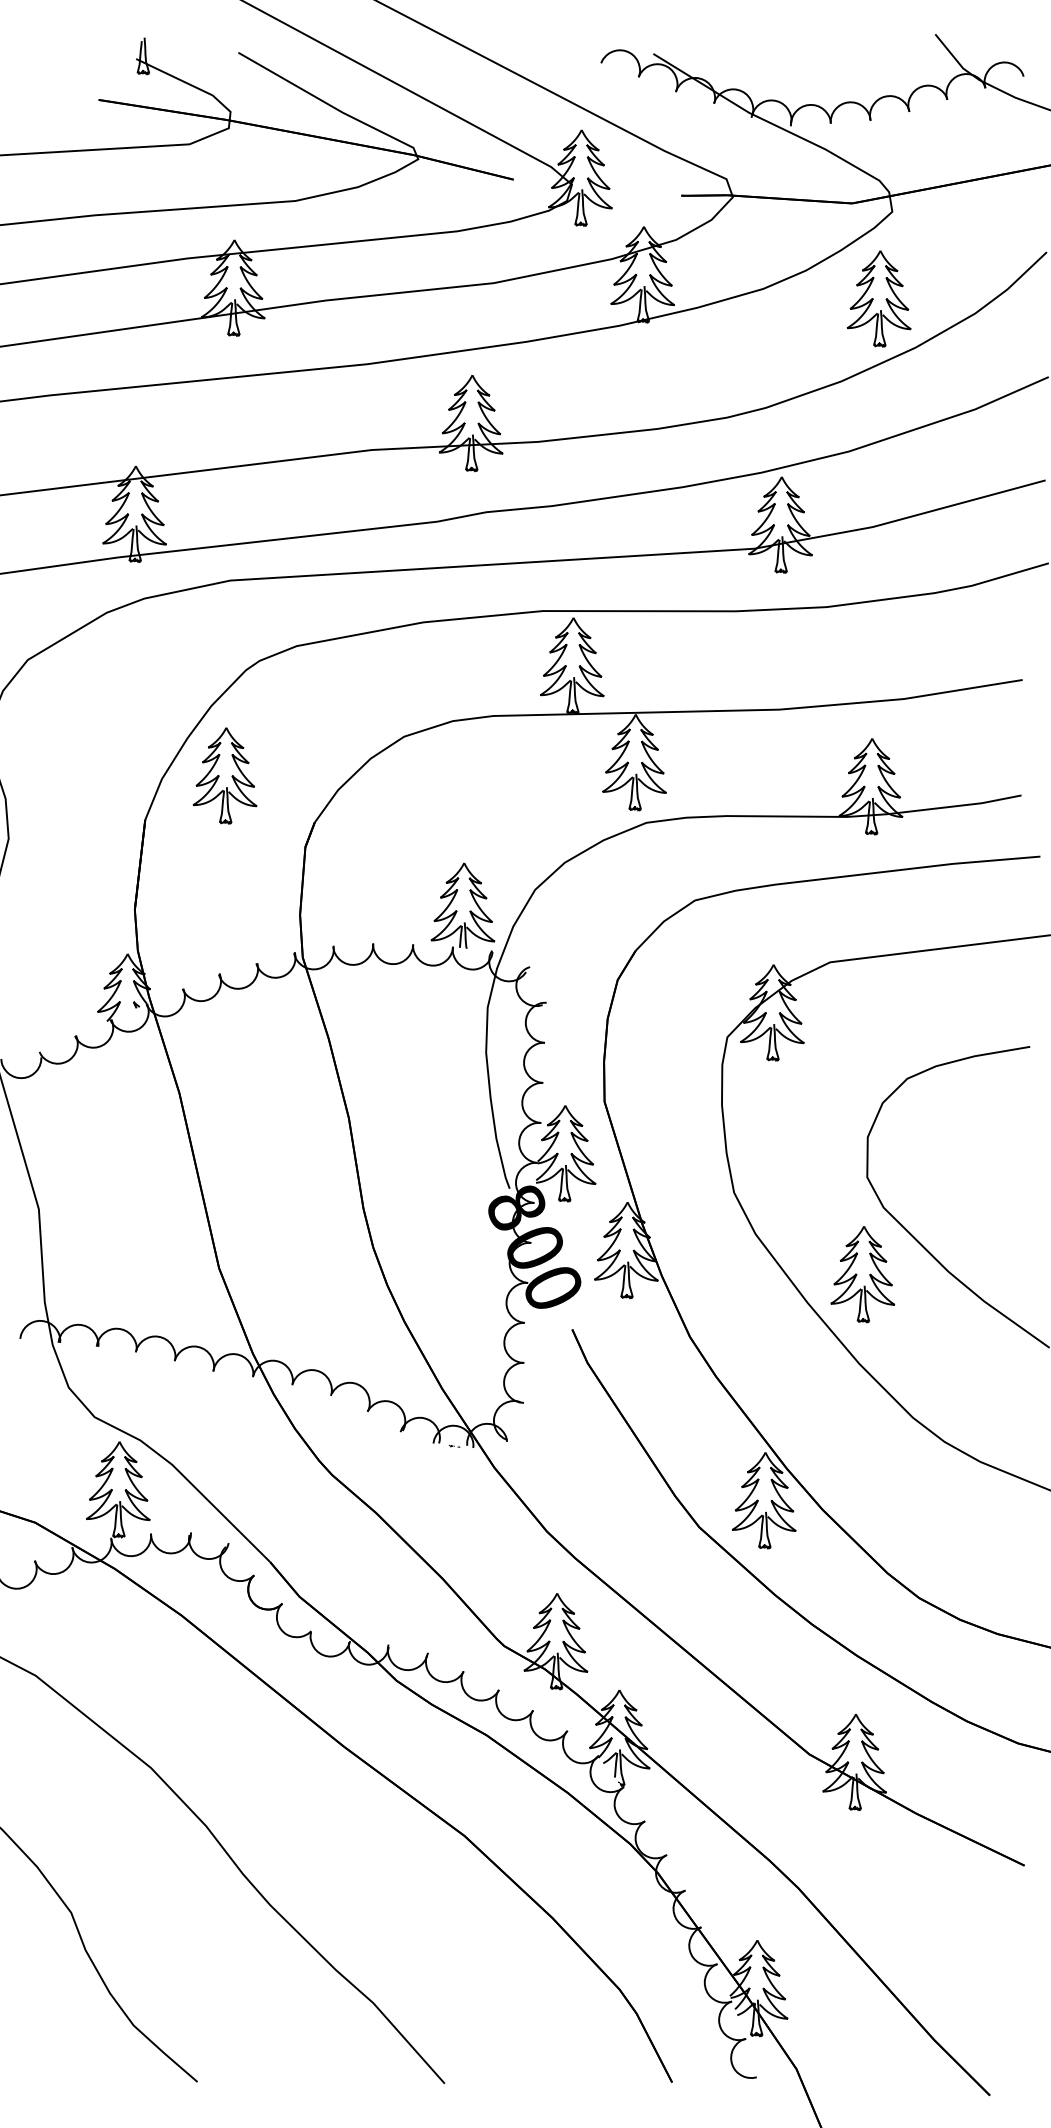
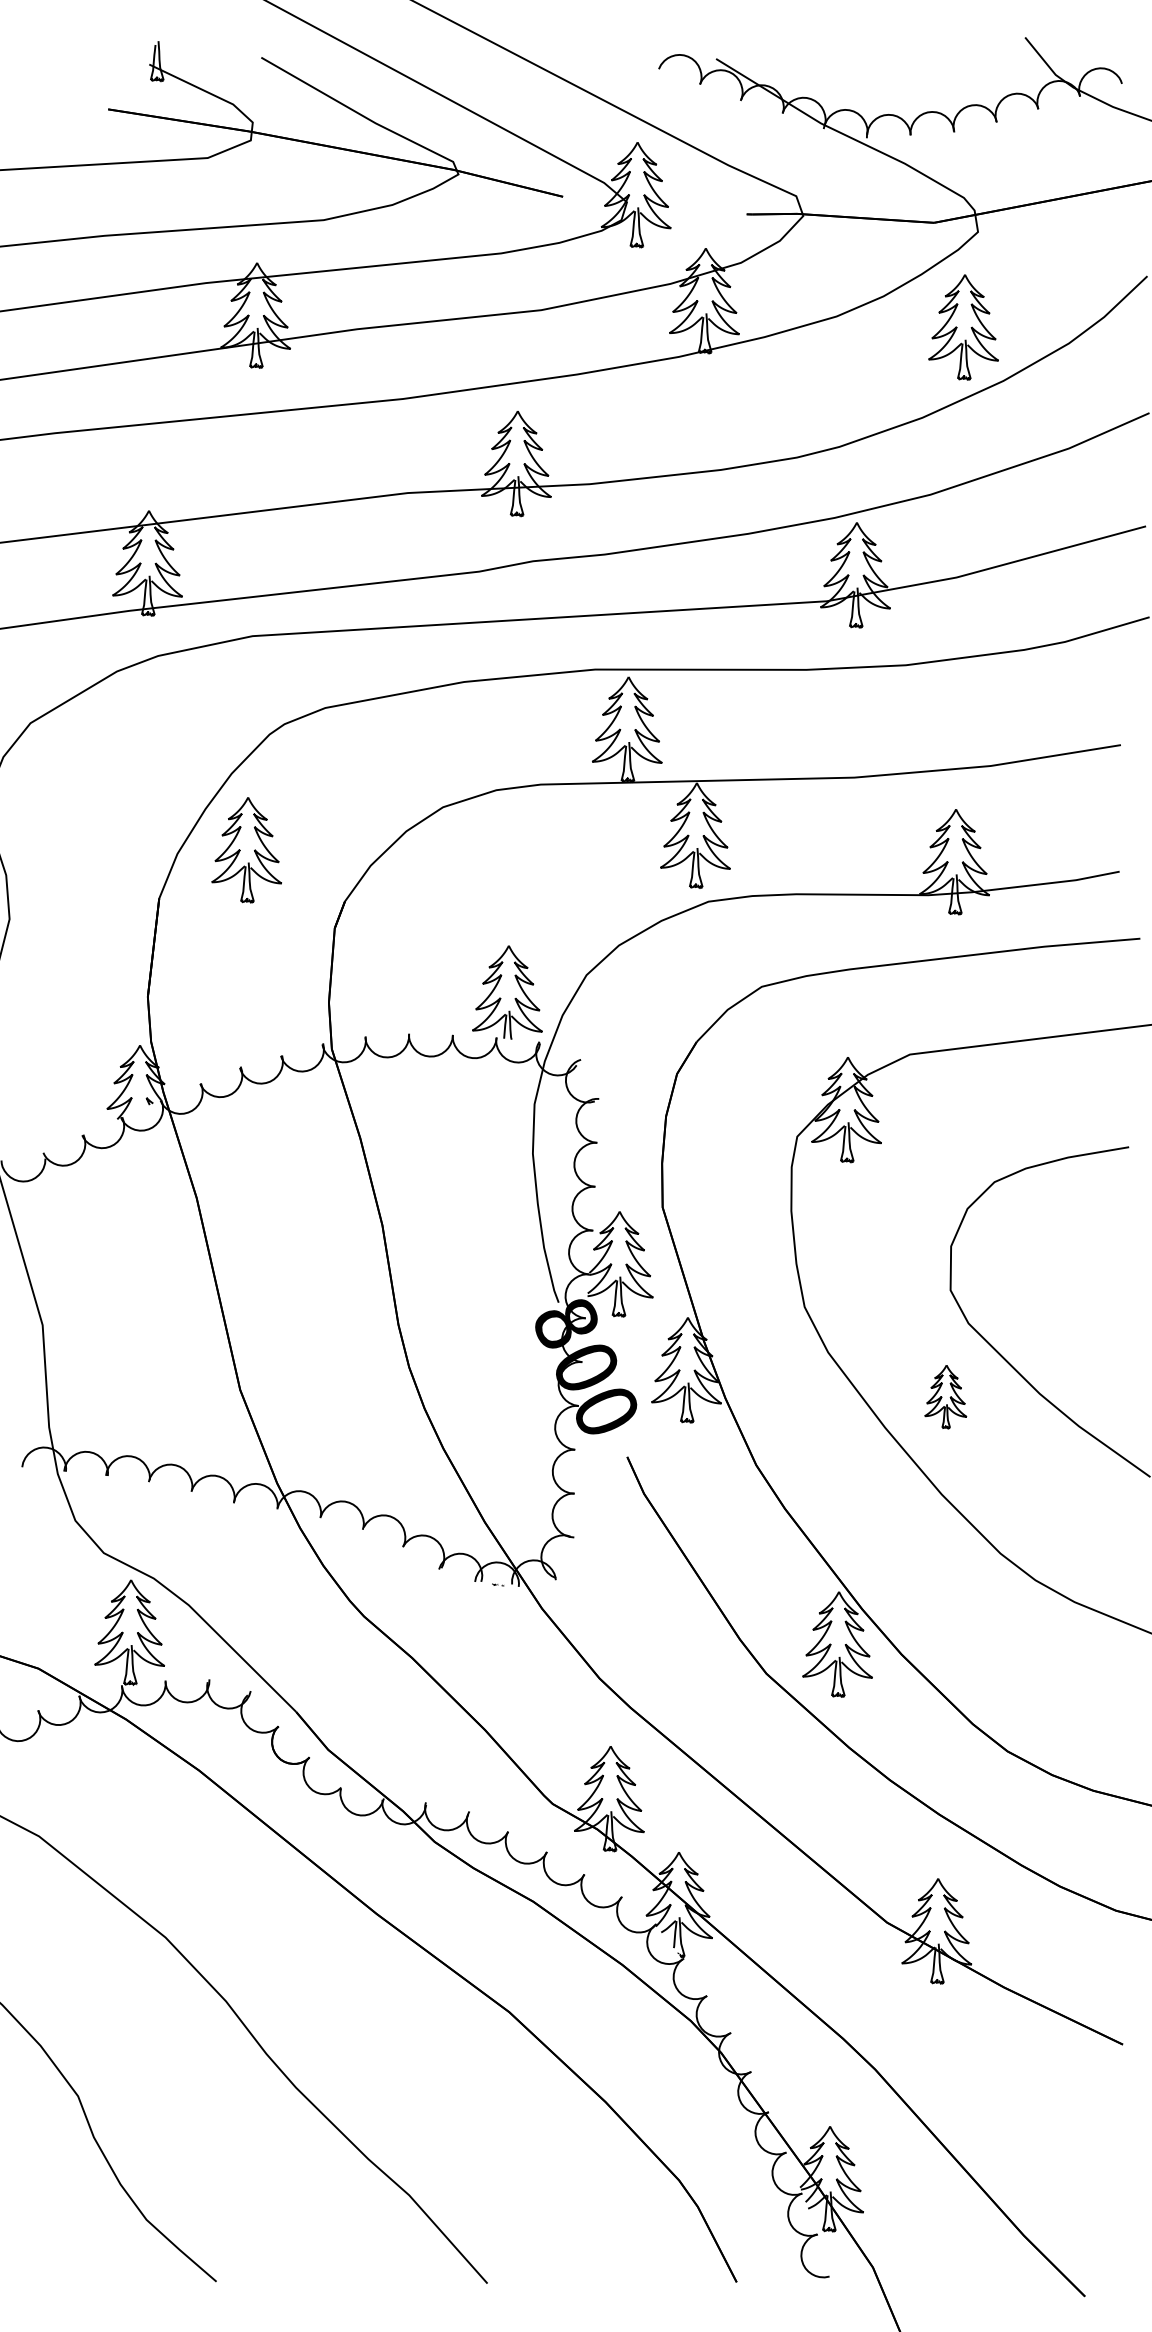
part: (862, 1274) -> (945, 1396), size x0.6

